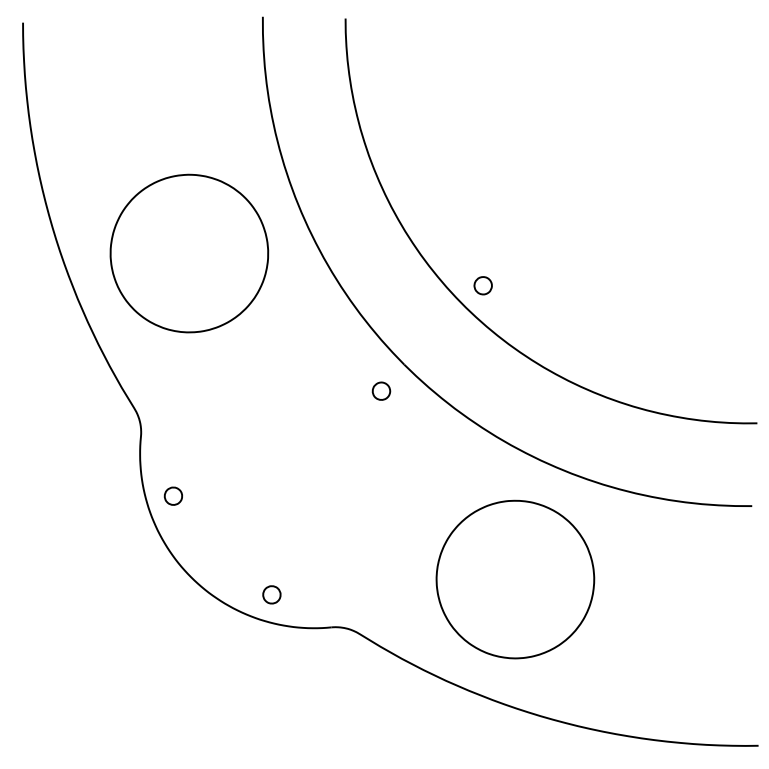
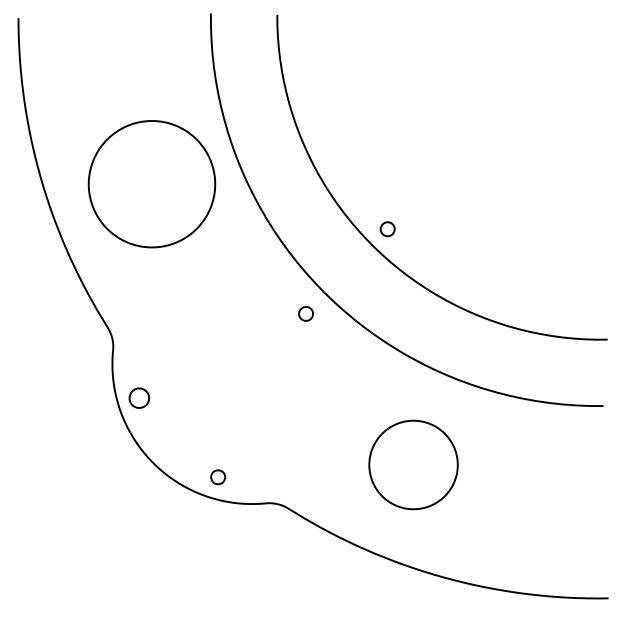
part: (189, 253) -> (152, 184), moved
part: (172, 495) -> (138, 397), size x1.4
part: (515, 579) -> (413, 464), size x0.7

